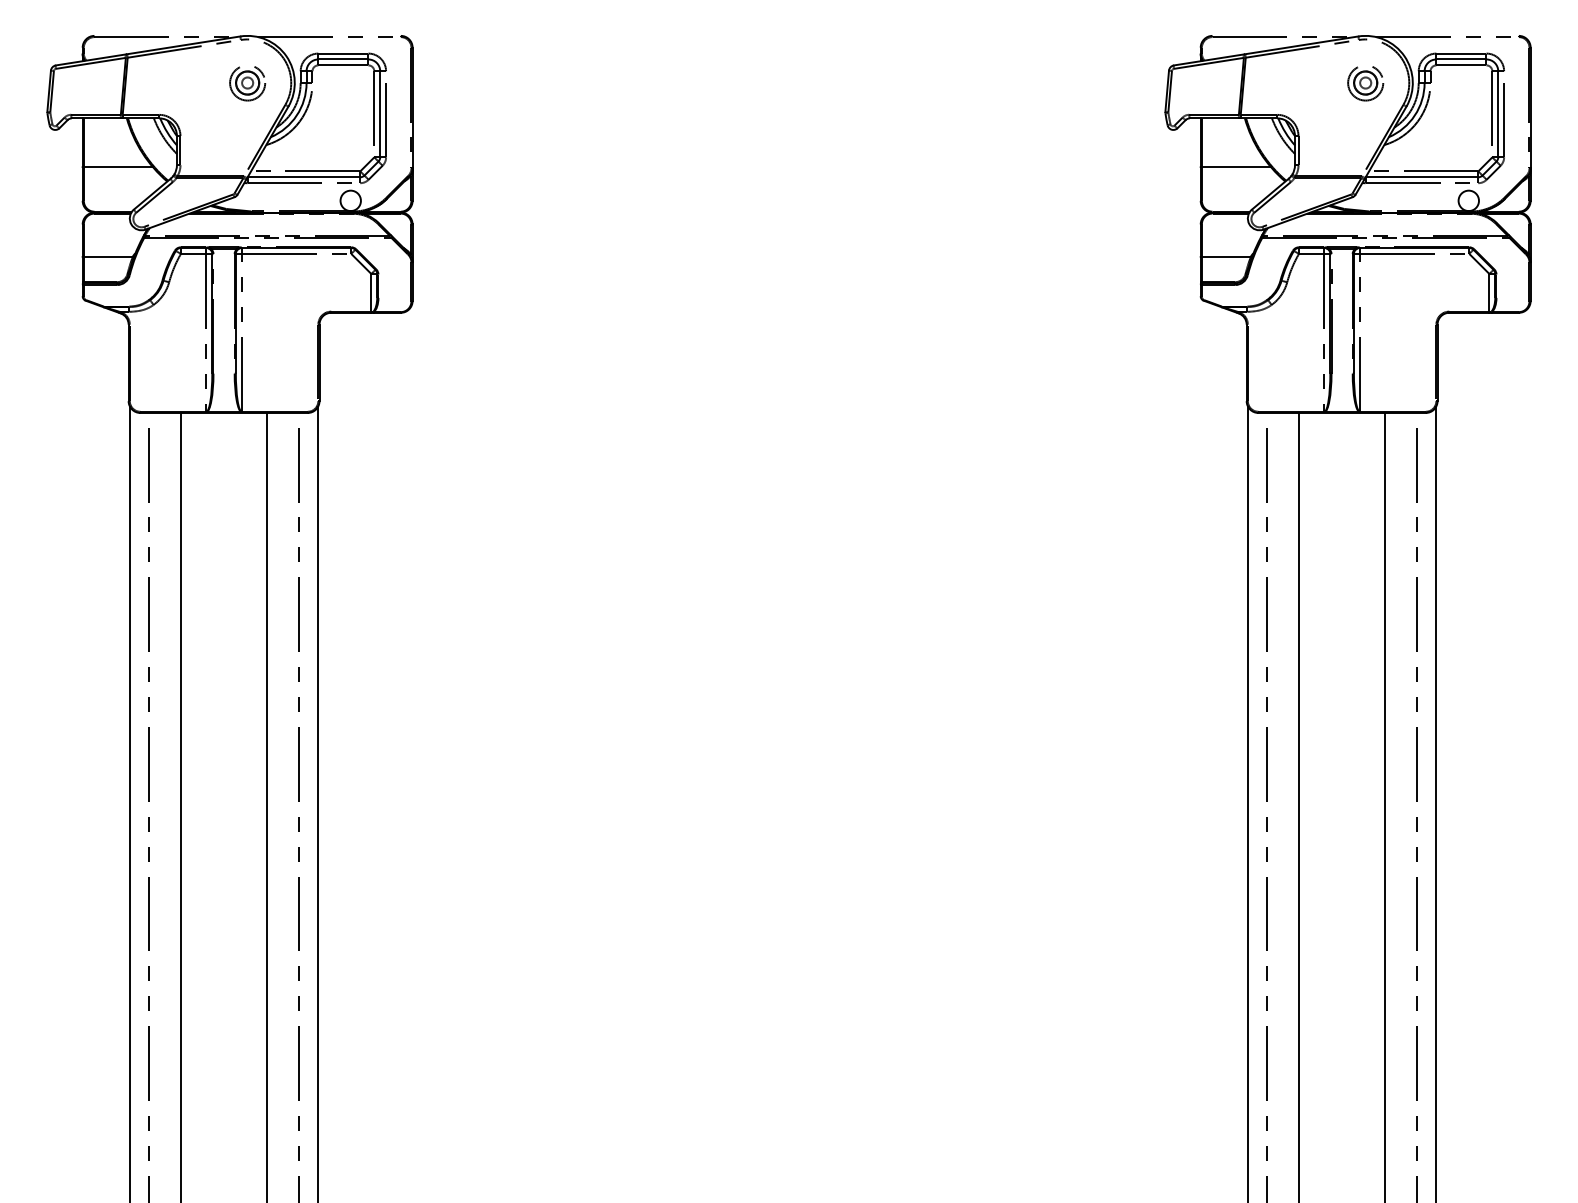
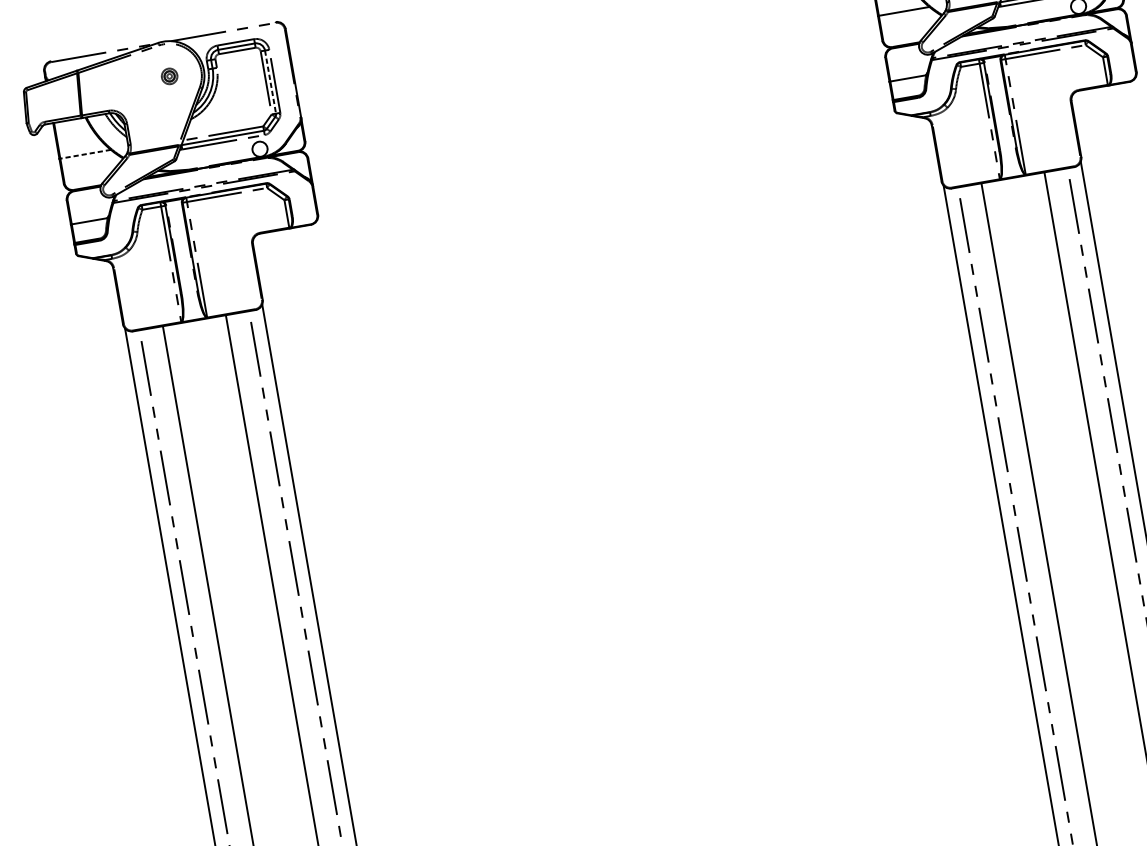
part: (247, 83) -> (169, 76), size x0.6
line: (380, 114) -> (270, 82), solid -> dashed
line: (118, 167) -> (85, 154), solid -> dashed

